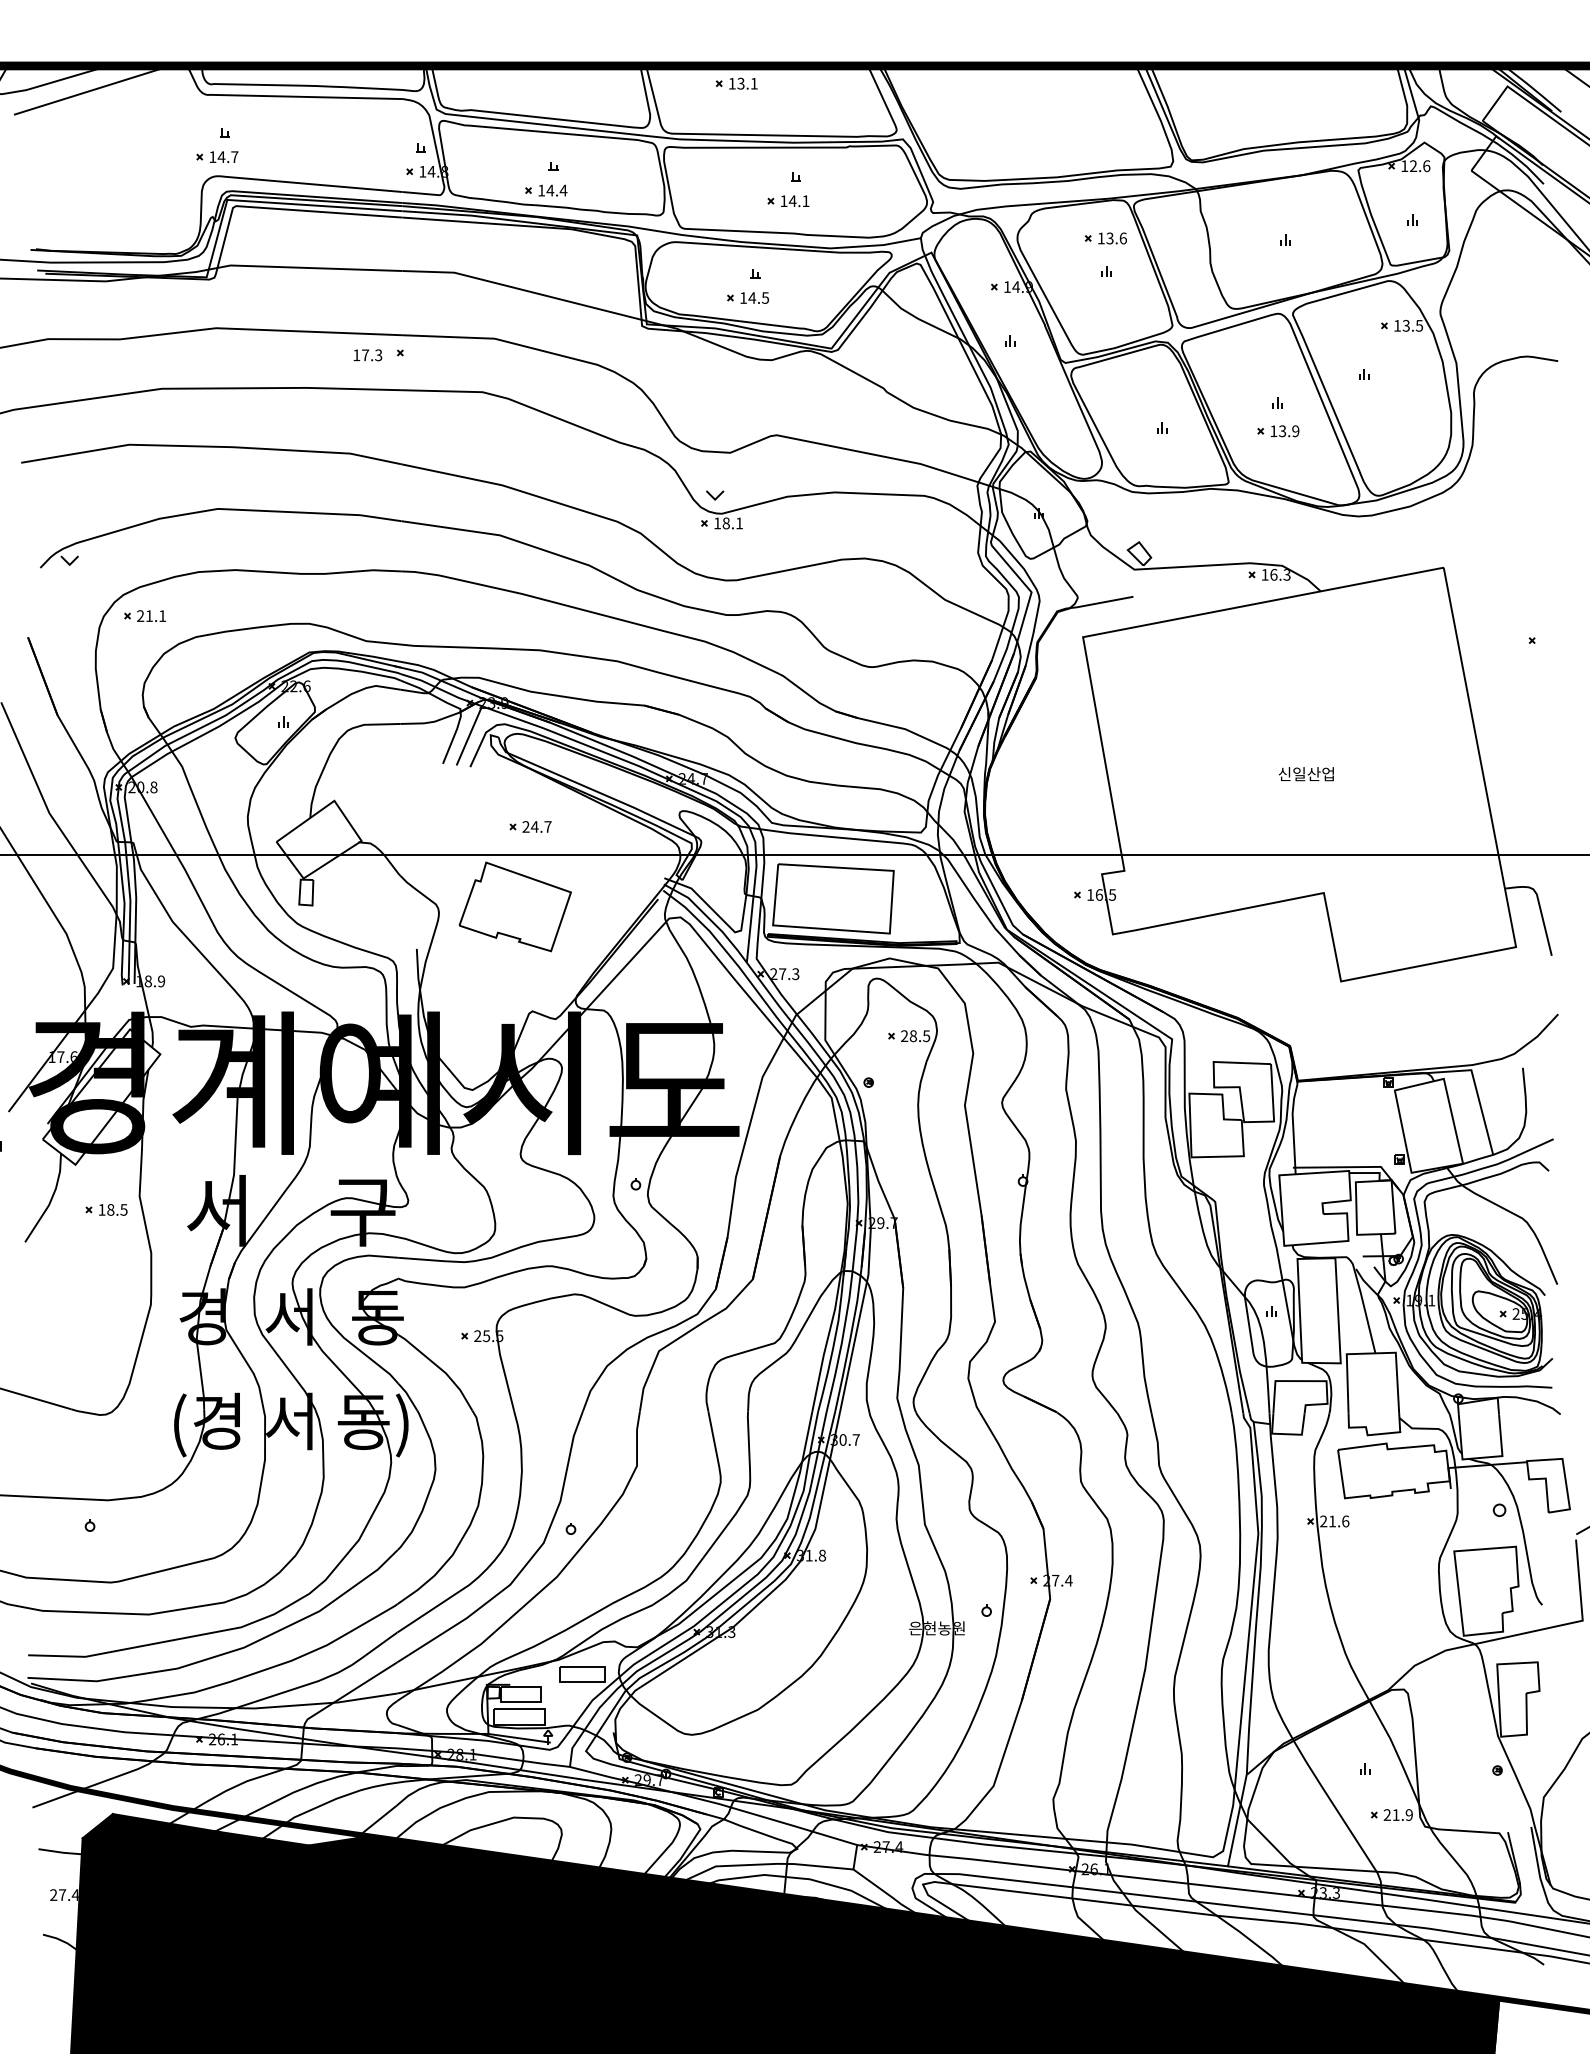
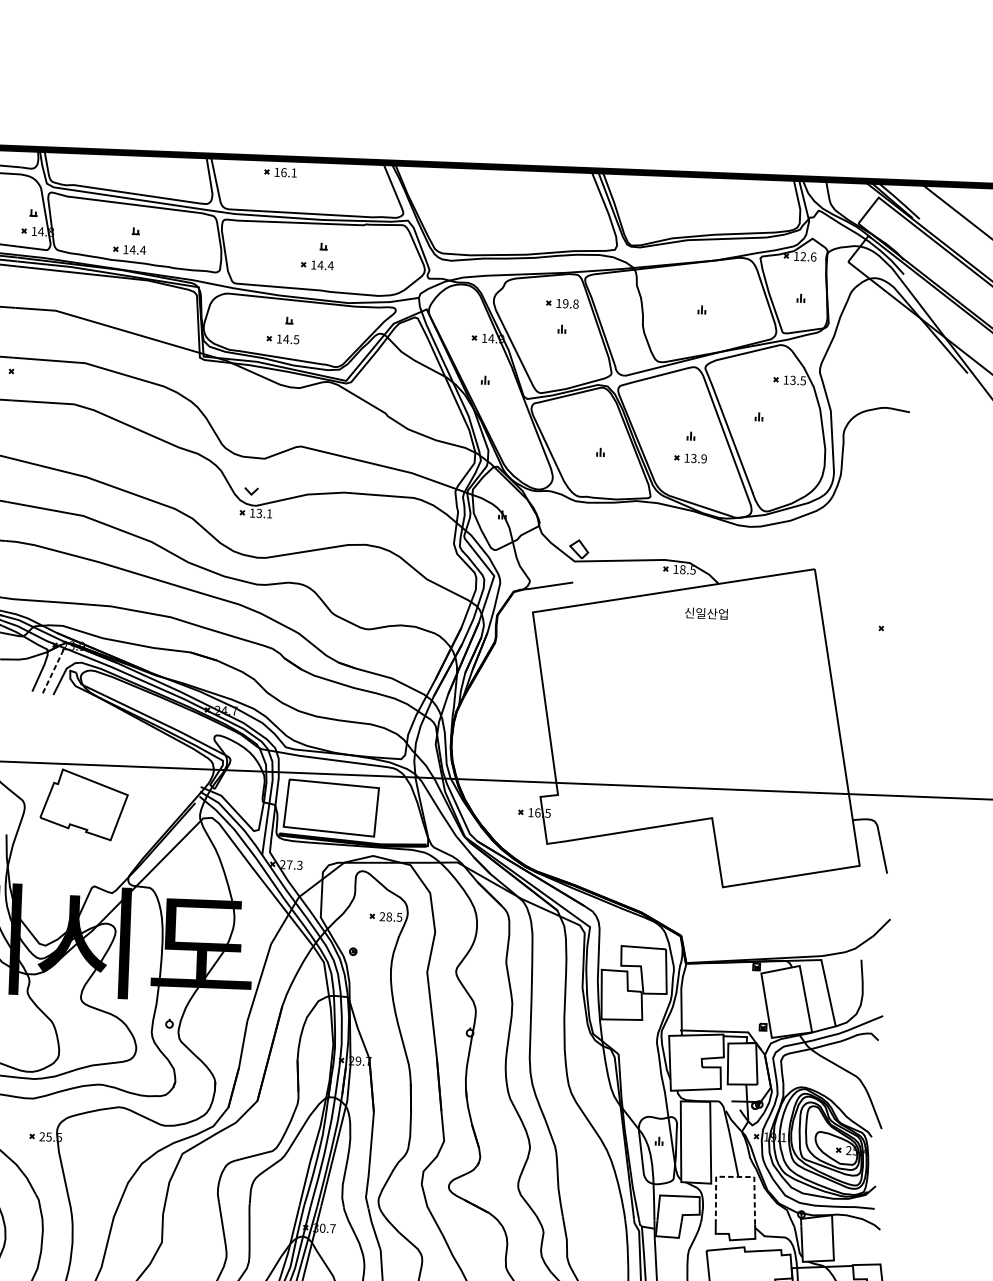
text: (740, 83) -> (283, 172), 13.1 -> 16.1
text: (805, 200) -> (330, 265), 14.1 -> 14.4
text: (1116, 238) -> (570, 303), 13.6 -> 19.8
text: (725, 523) -> (258, 513), 18.1 -> 13.1
text: (1280, 574) -> (687, 569), 16.3 -> 18.5
line: (469, 735) -> (53, 670), solid -> dashed
text: (1305, 774) -> (705, 613), moved
part: (530, 826) -> (98, 742), removed
line: (1372, 1353) -> (736, 1176), solid -> dashed

